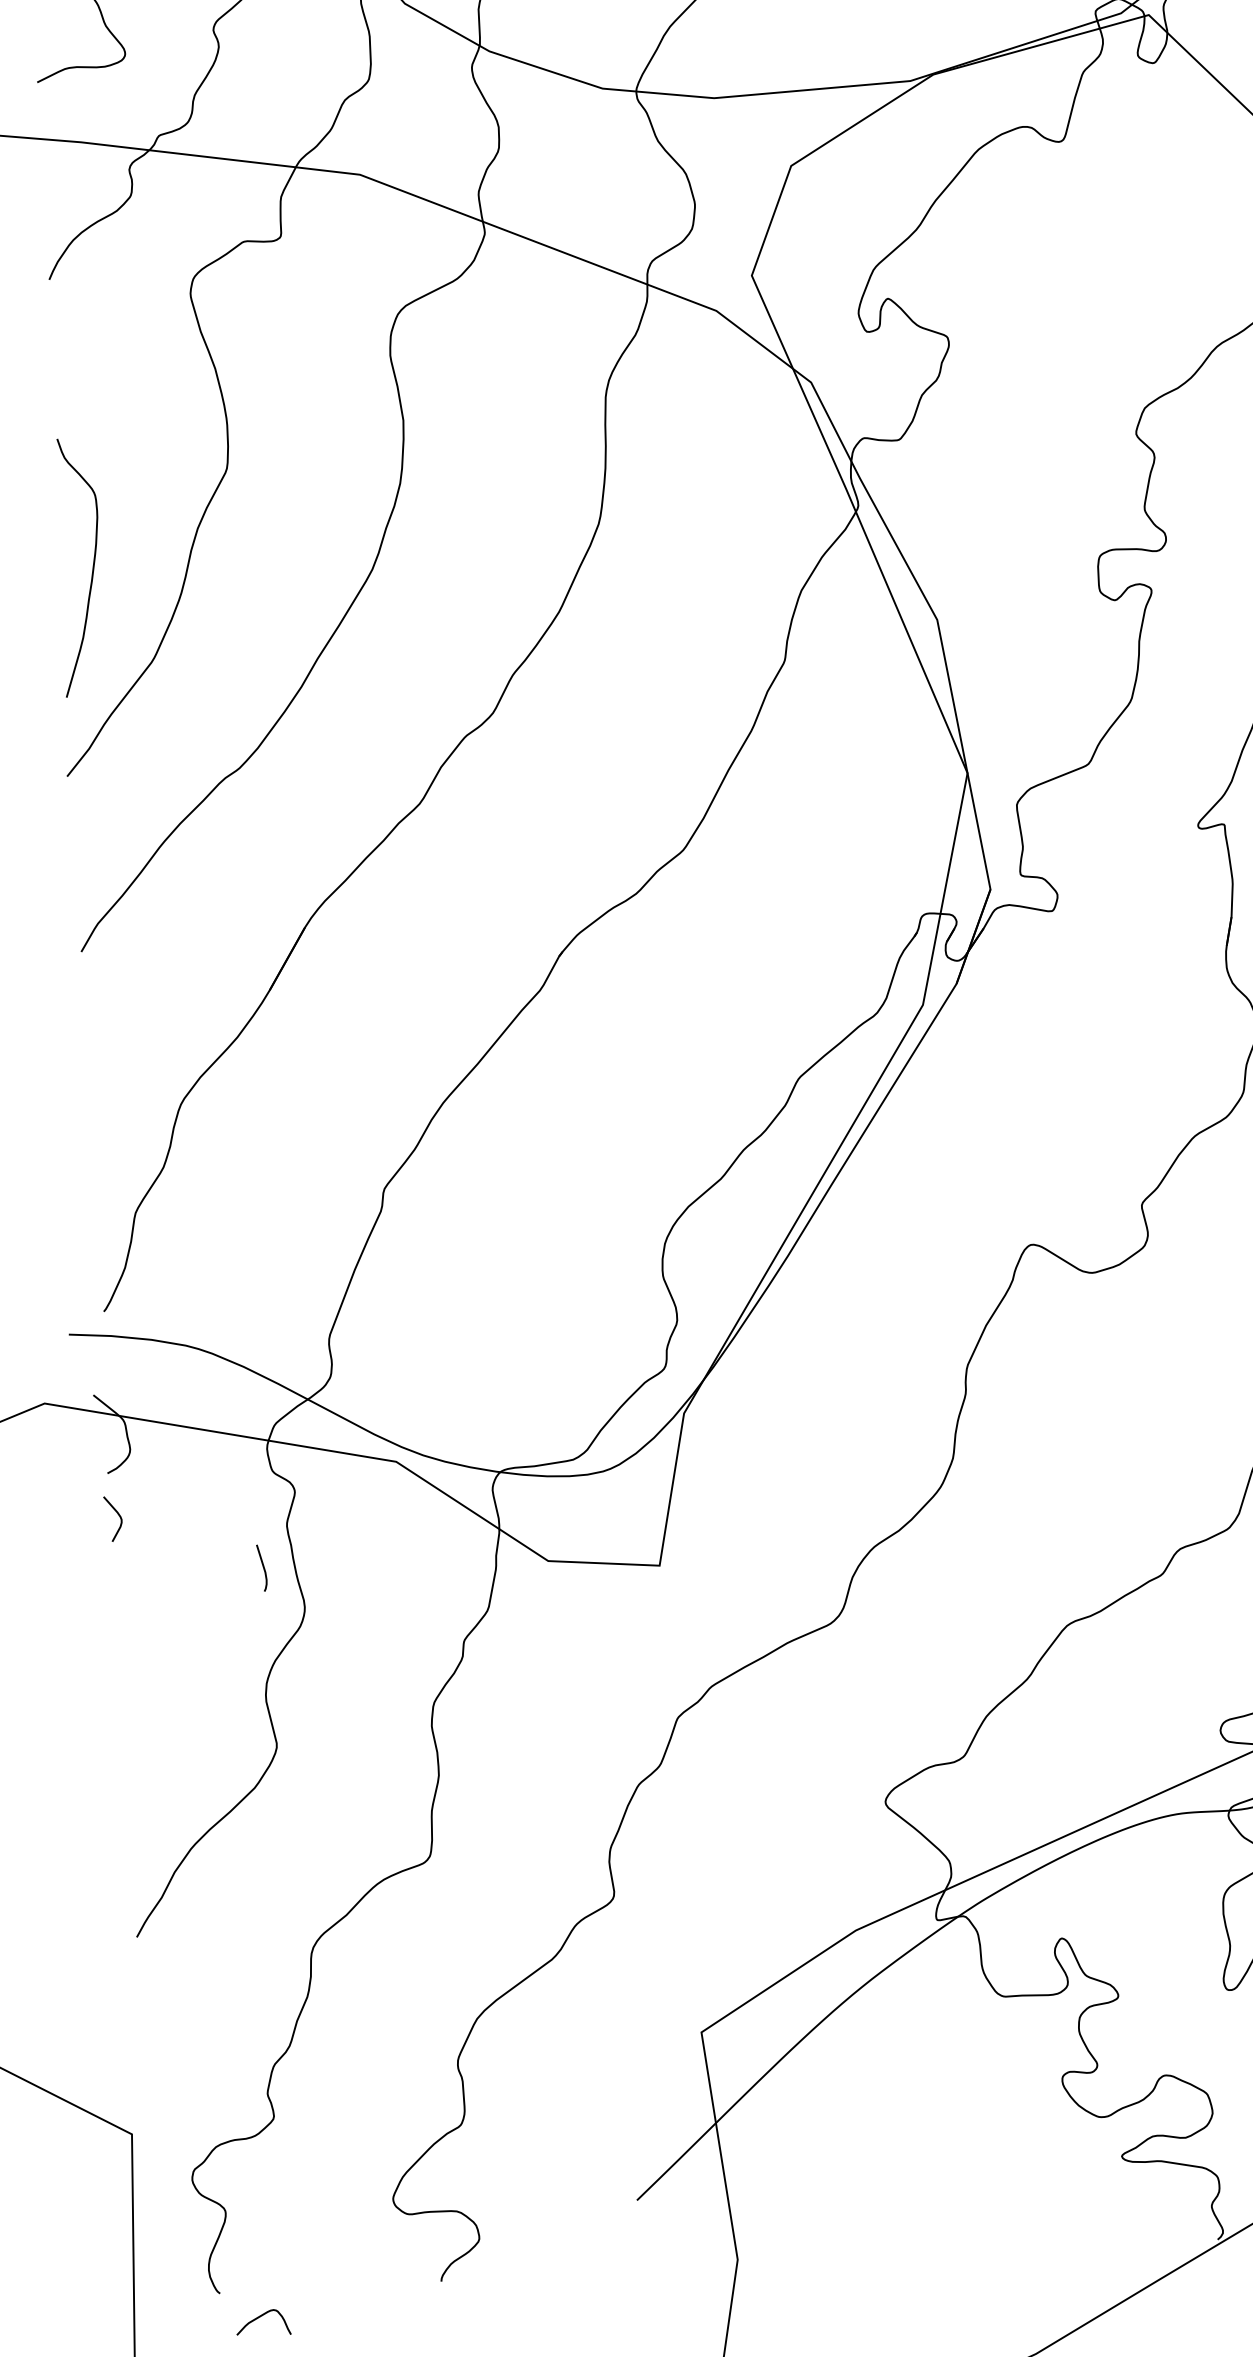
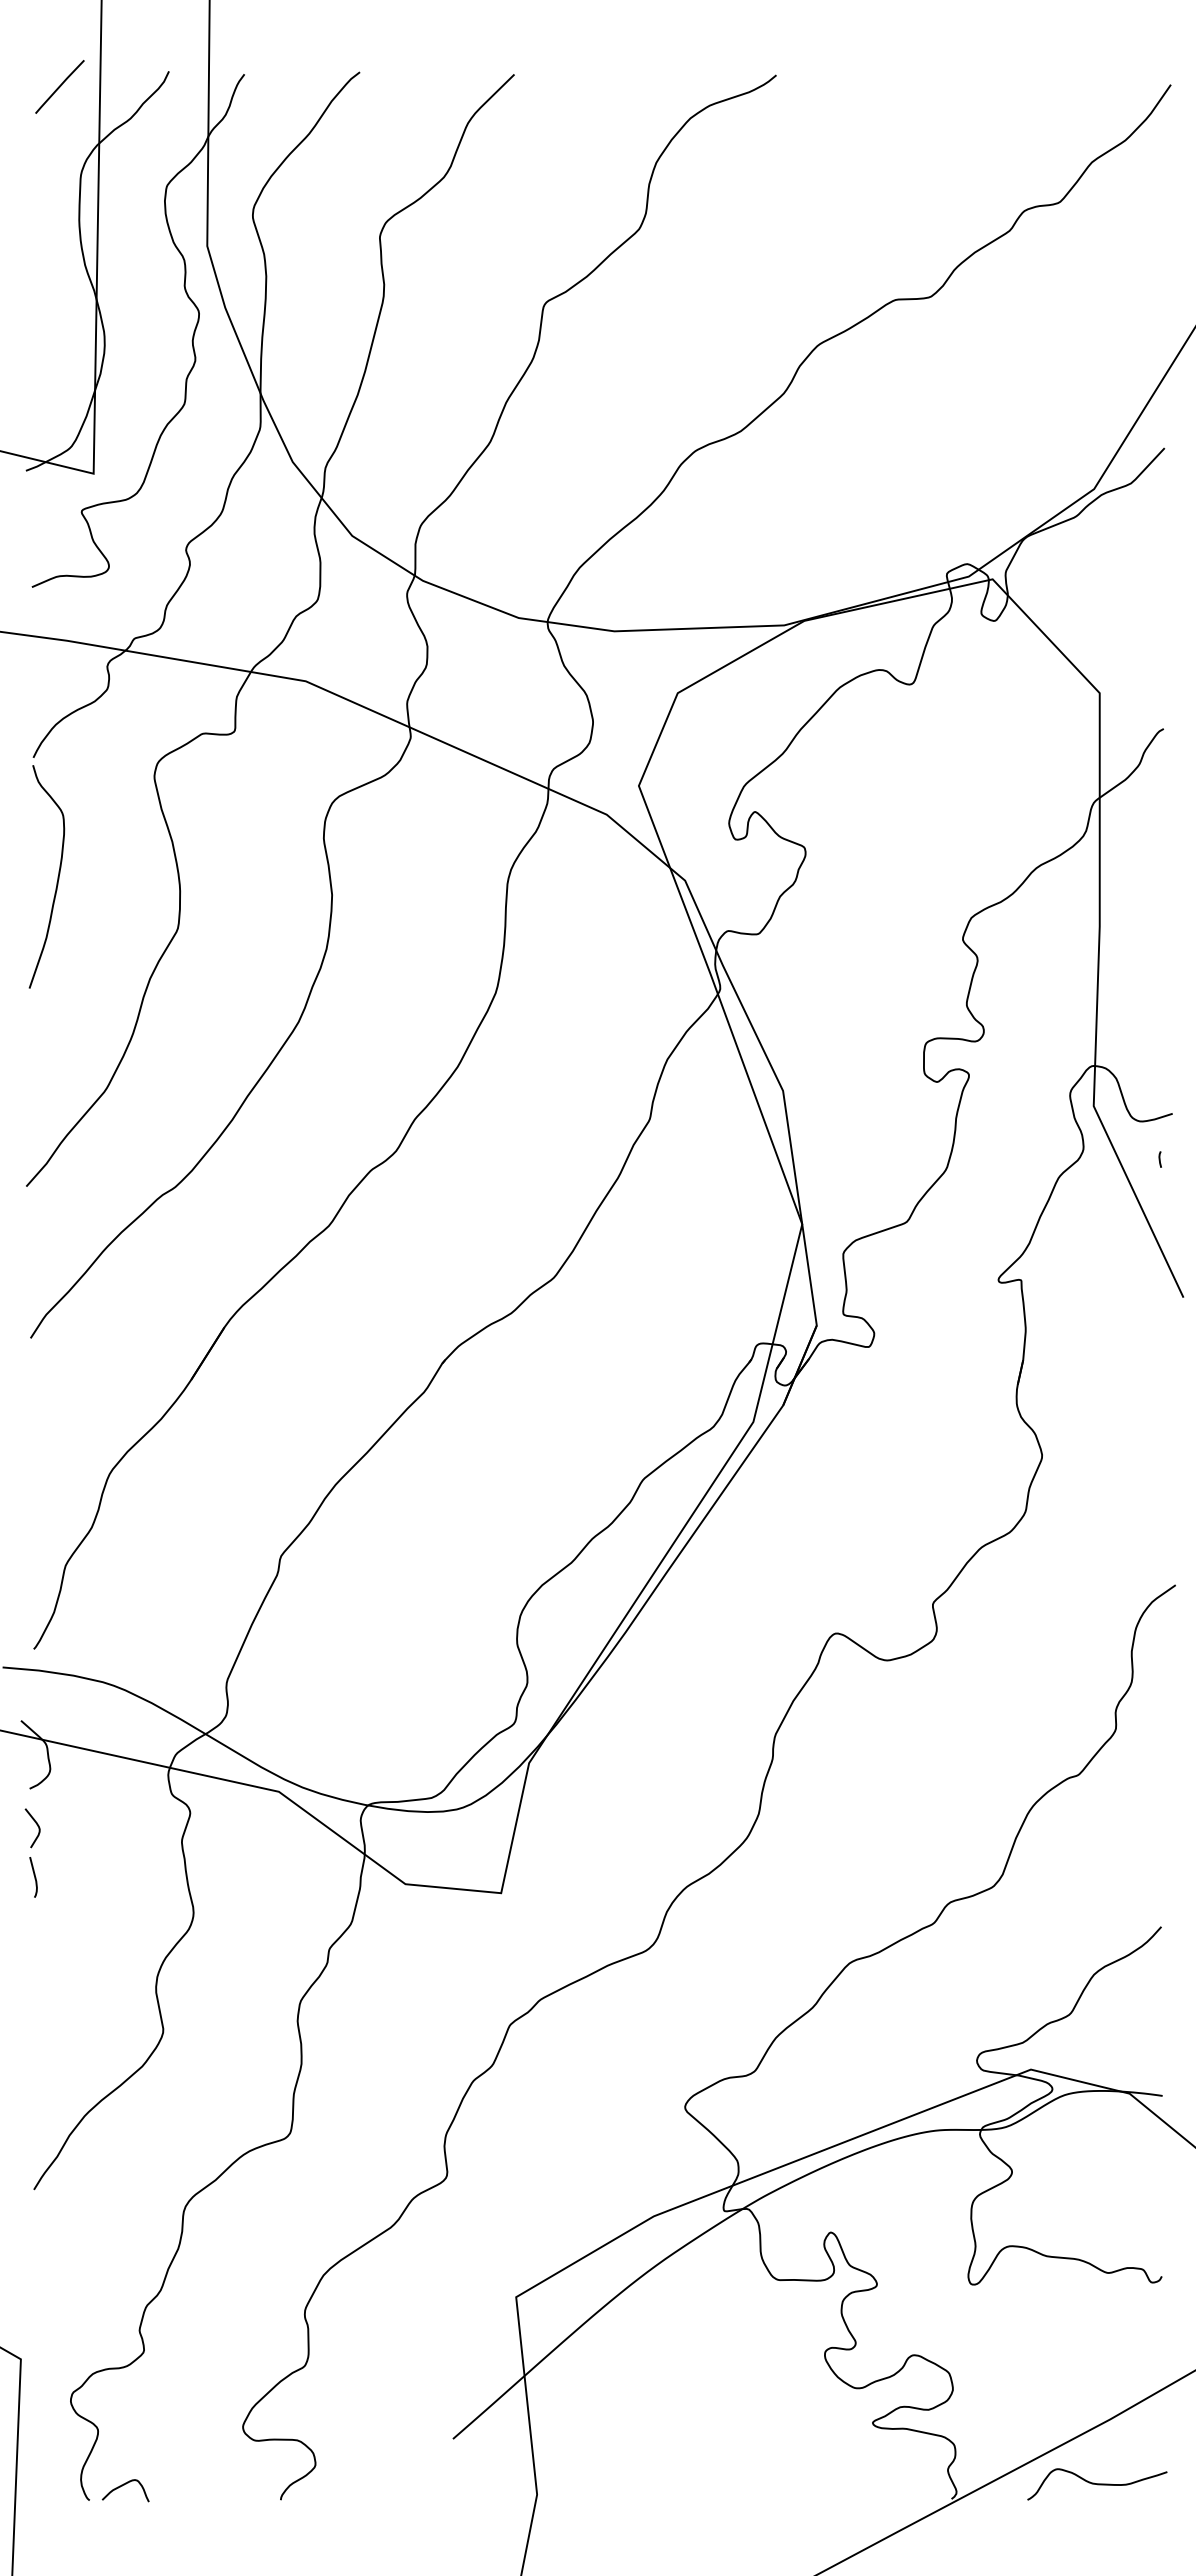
curve: (92, 566) -> (57, 876), moved
curve: (263, 1568) -> (34, 1877), moved
curve: (259, 2318) -> (122, 2486), moved

